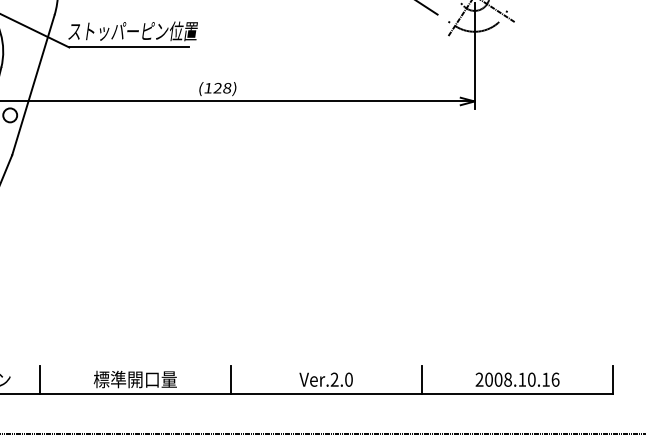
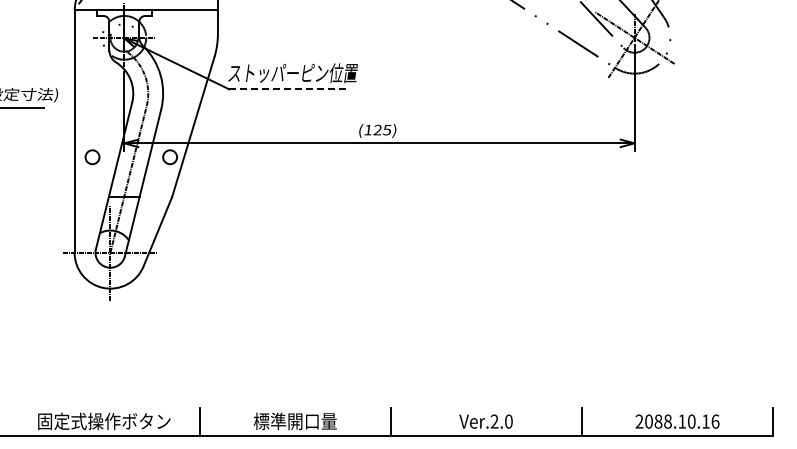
line: (128, 47) -> (288, 89), solid -> dashed
text: (226, 87) -> (386, 129), 128 -> 125
text: (498, 379) -> (658, 421), 2008.10.16 -> 2088.10.16

